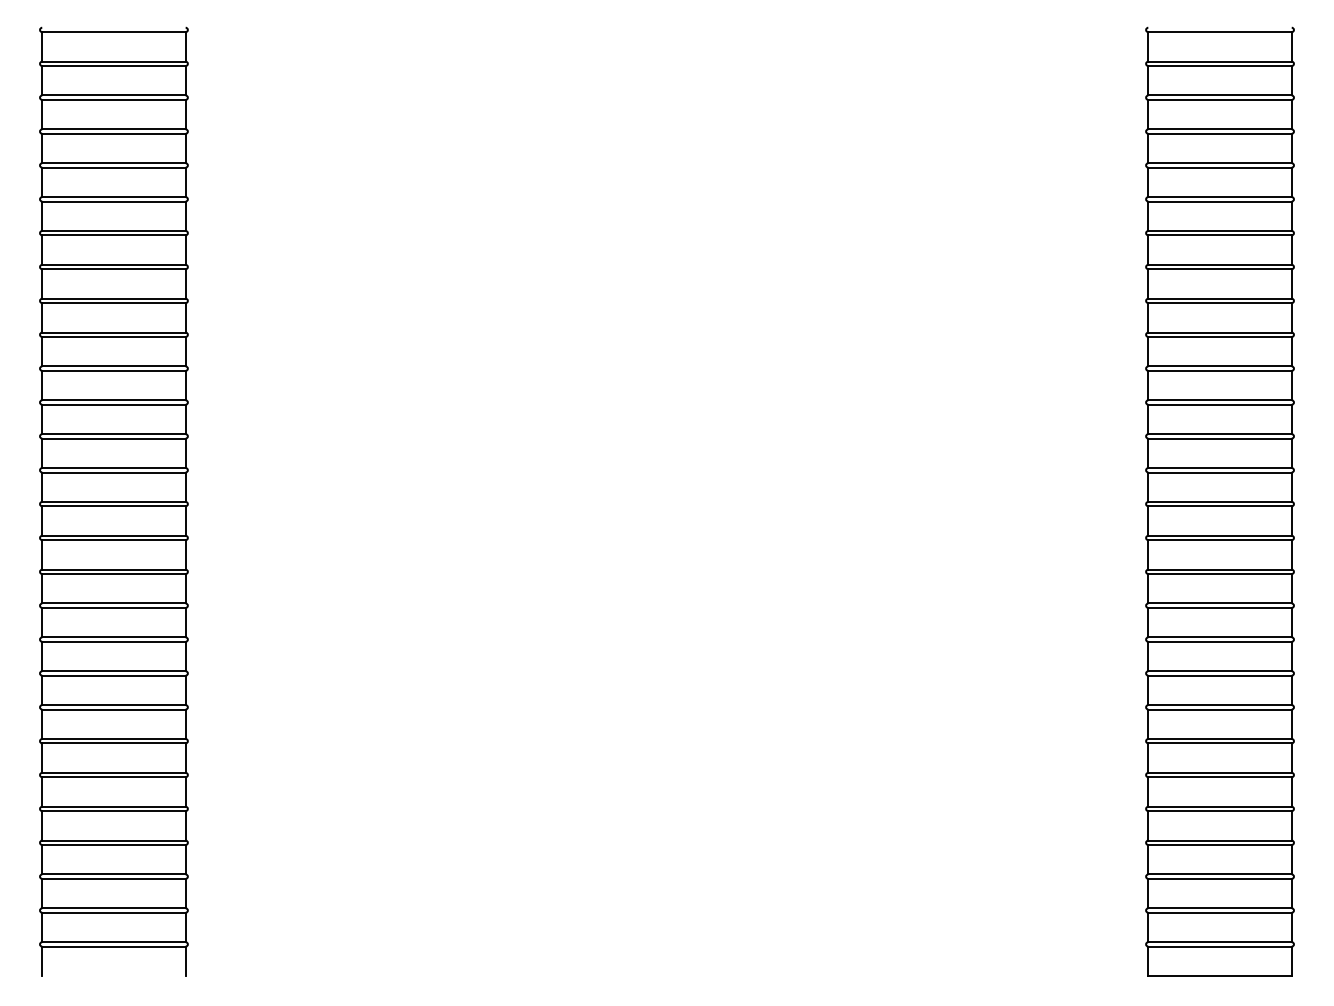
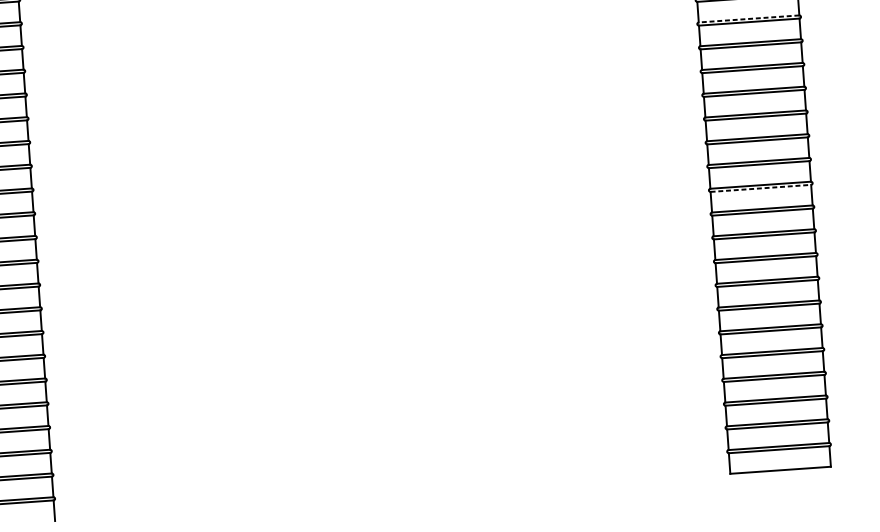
line: (1220, 332) -> (749, 18), solid -> dashed
line: (1220, 574) -> (761, 188), solid -> dashed

